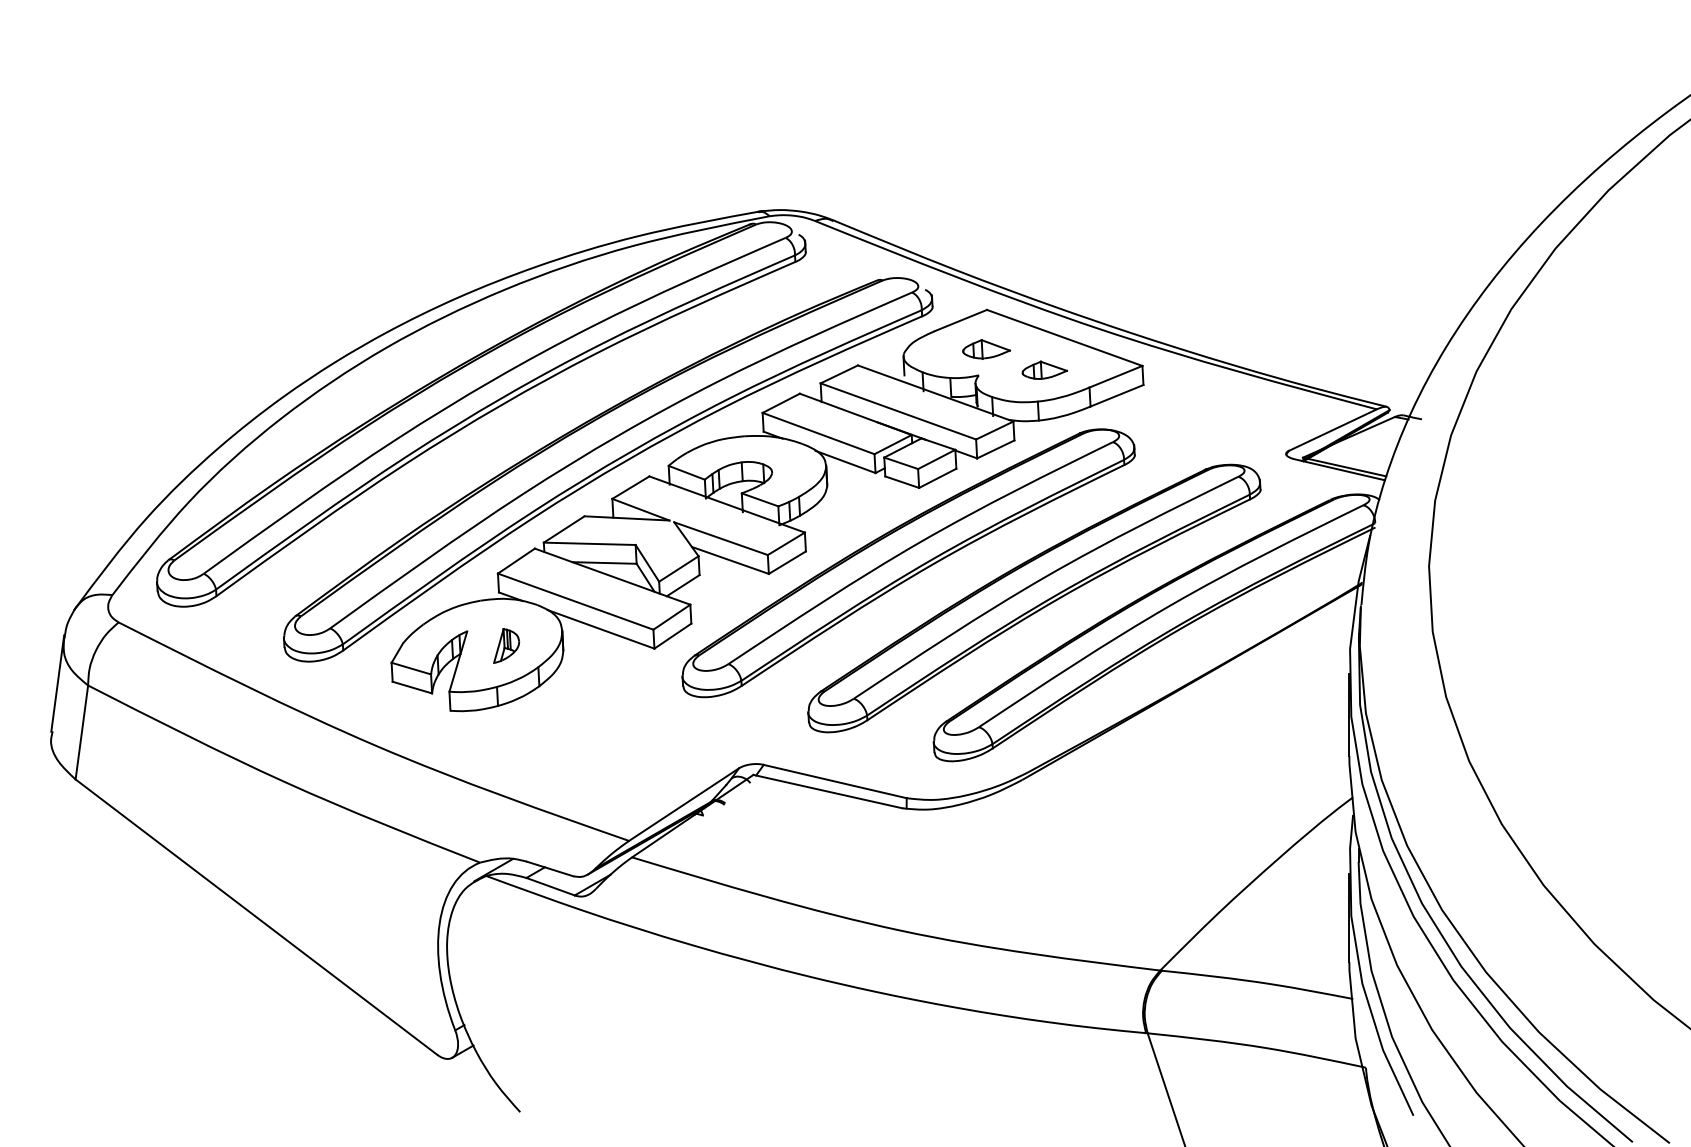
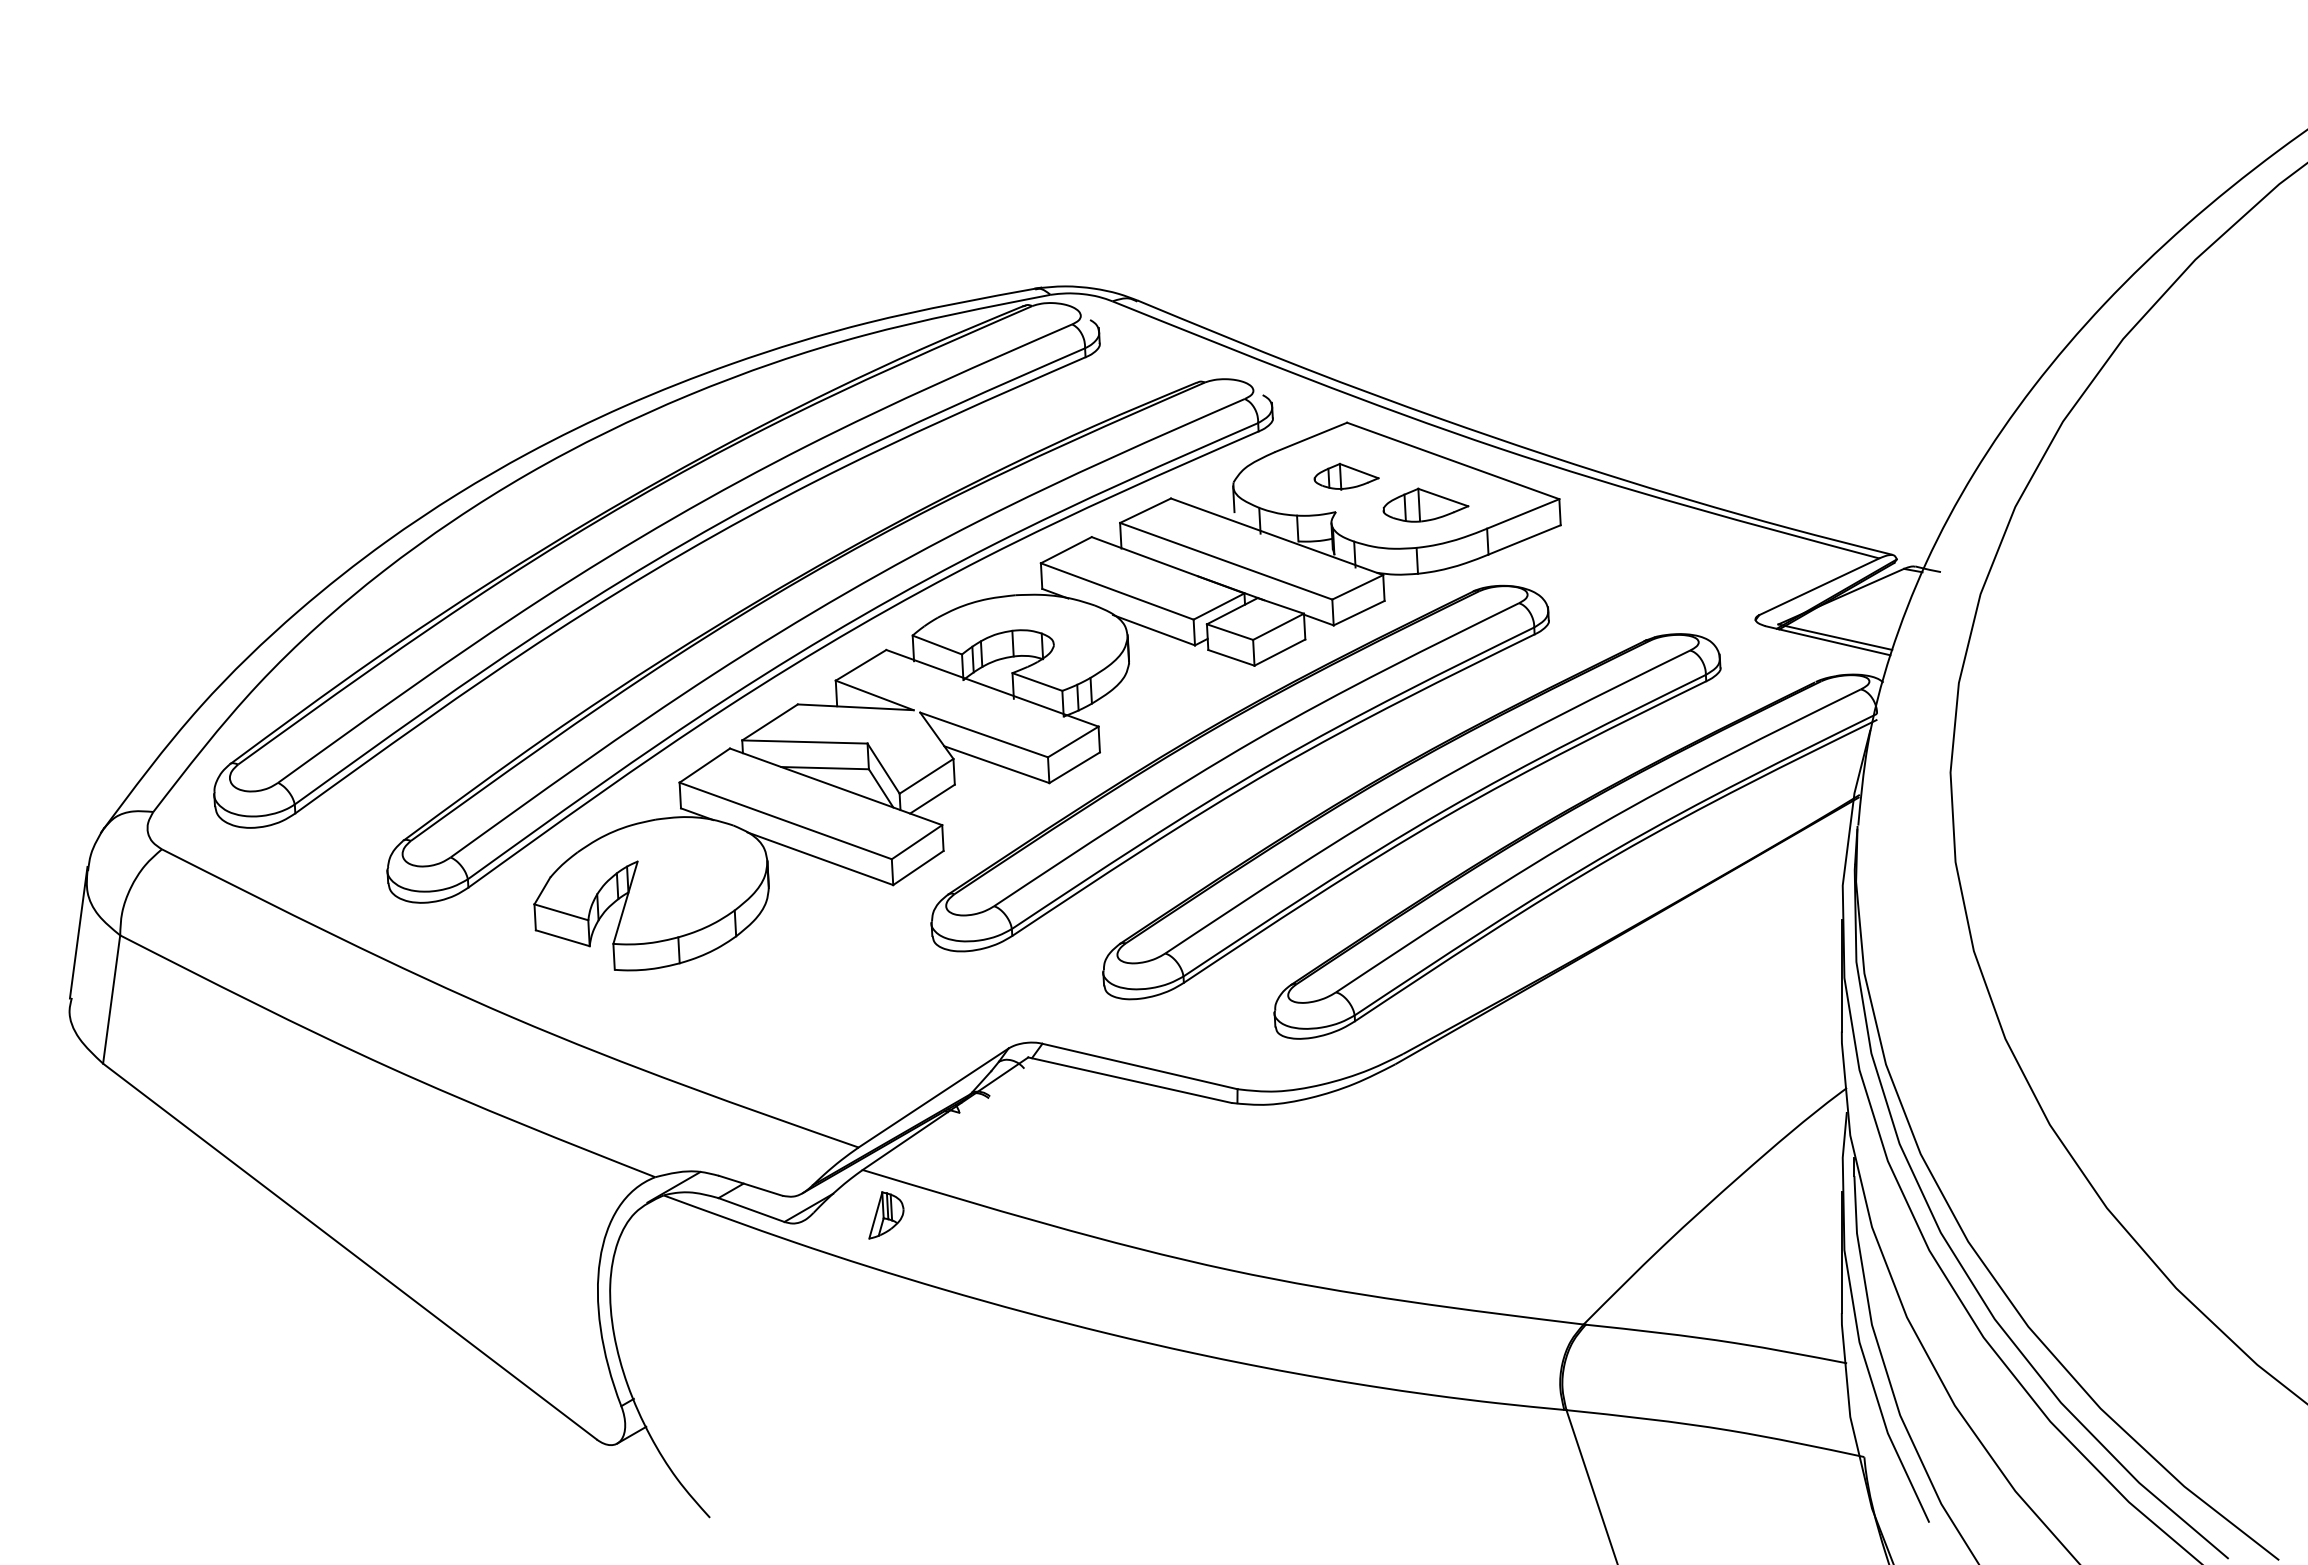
part: (1045, 369) -> (1426, 504), size x1.4
part: (506, 646) -> (886, 1215), moved

